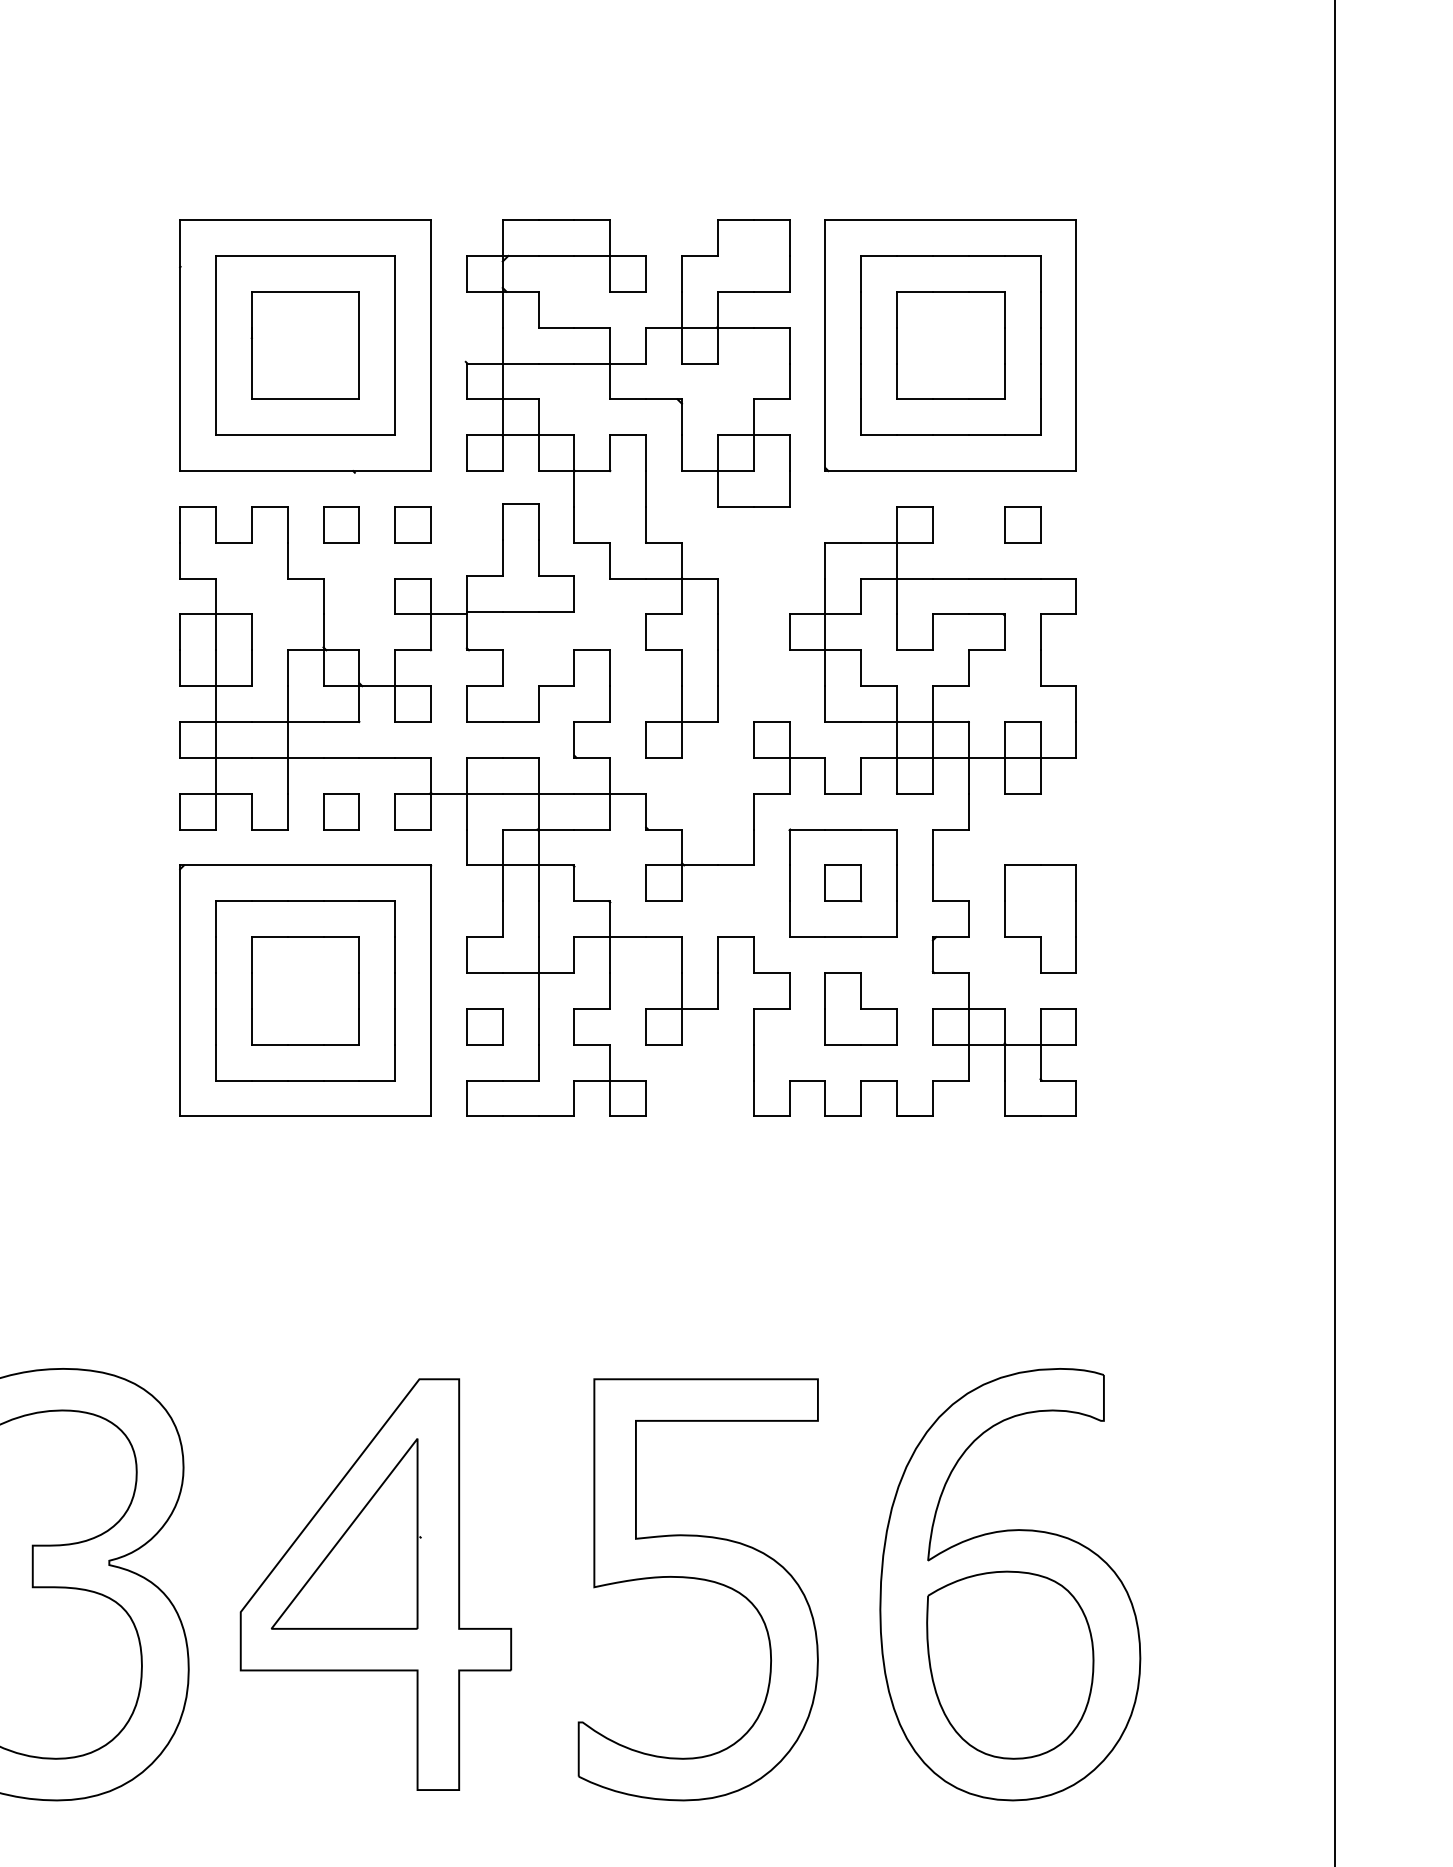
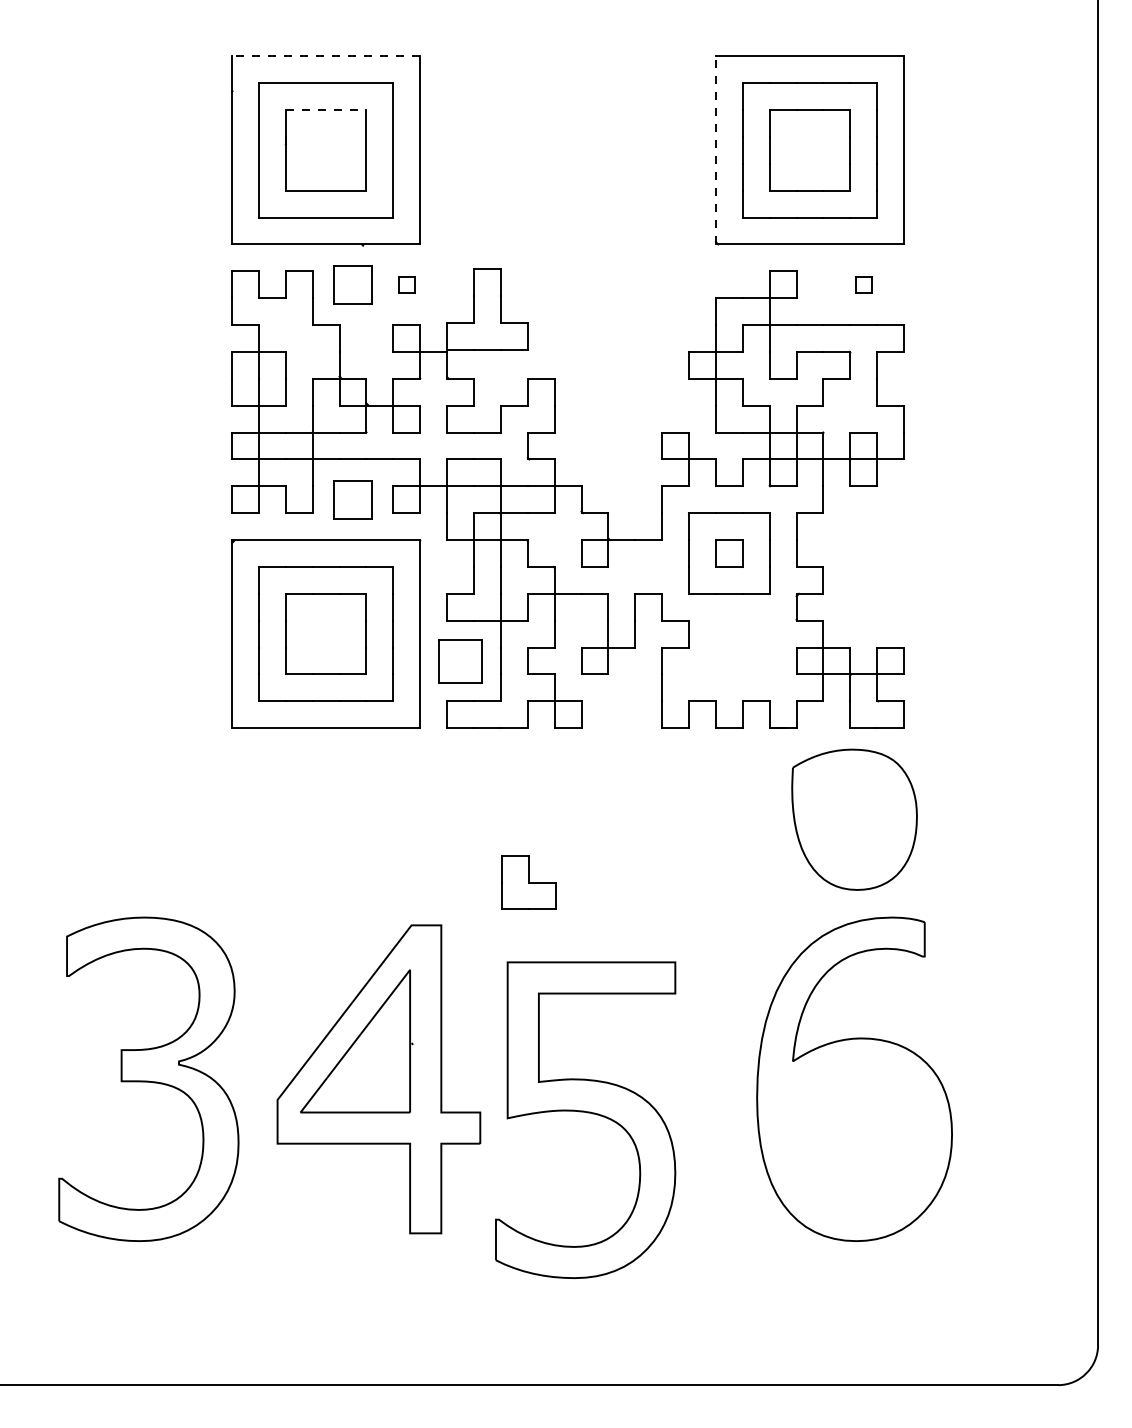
line: (304, 220) -> (325, 56), solid -> dashed
line: (306, 291) -> (326, 109), solid -> dashed
line: (824, 344) -> (715, 149), solid -> dashed
part: (627, 488) -> (567, 257), removed
part: (340, 524) -> (352, 284), size x1.4
part: (412, 524) -> (406, 284), size x0.6
part: (1022, 524) -> (863, 284), size x0.6
part: (340, 811) -> (352, 499), size x1.4
part: (1039, 919) -> (876, 580), removed
part: (860, 1008) -> (528, 882), moved
part: (484, 1026) -> (460, 660), size x1.6
curve: (700, 1580) -> (587, 1113), moved
curve: (935, 1683) -> (798, 833), moved

